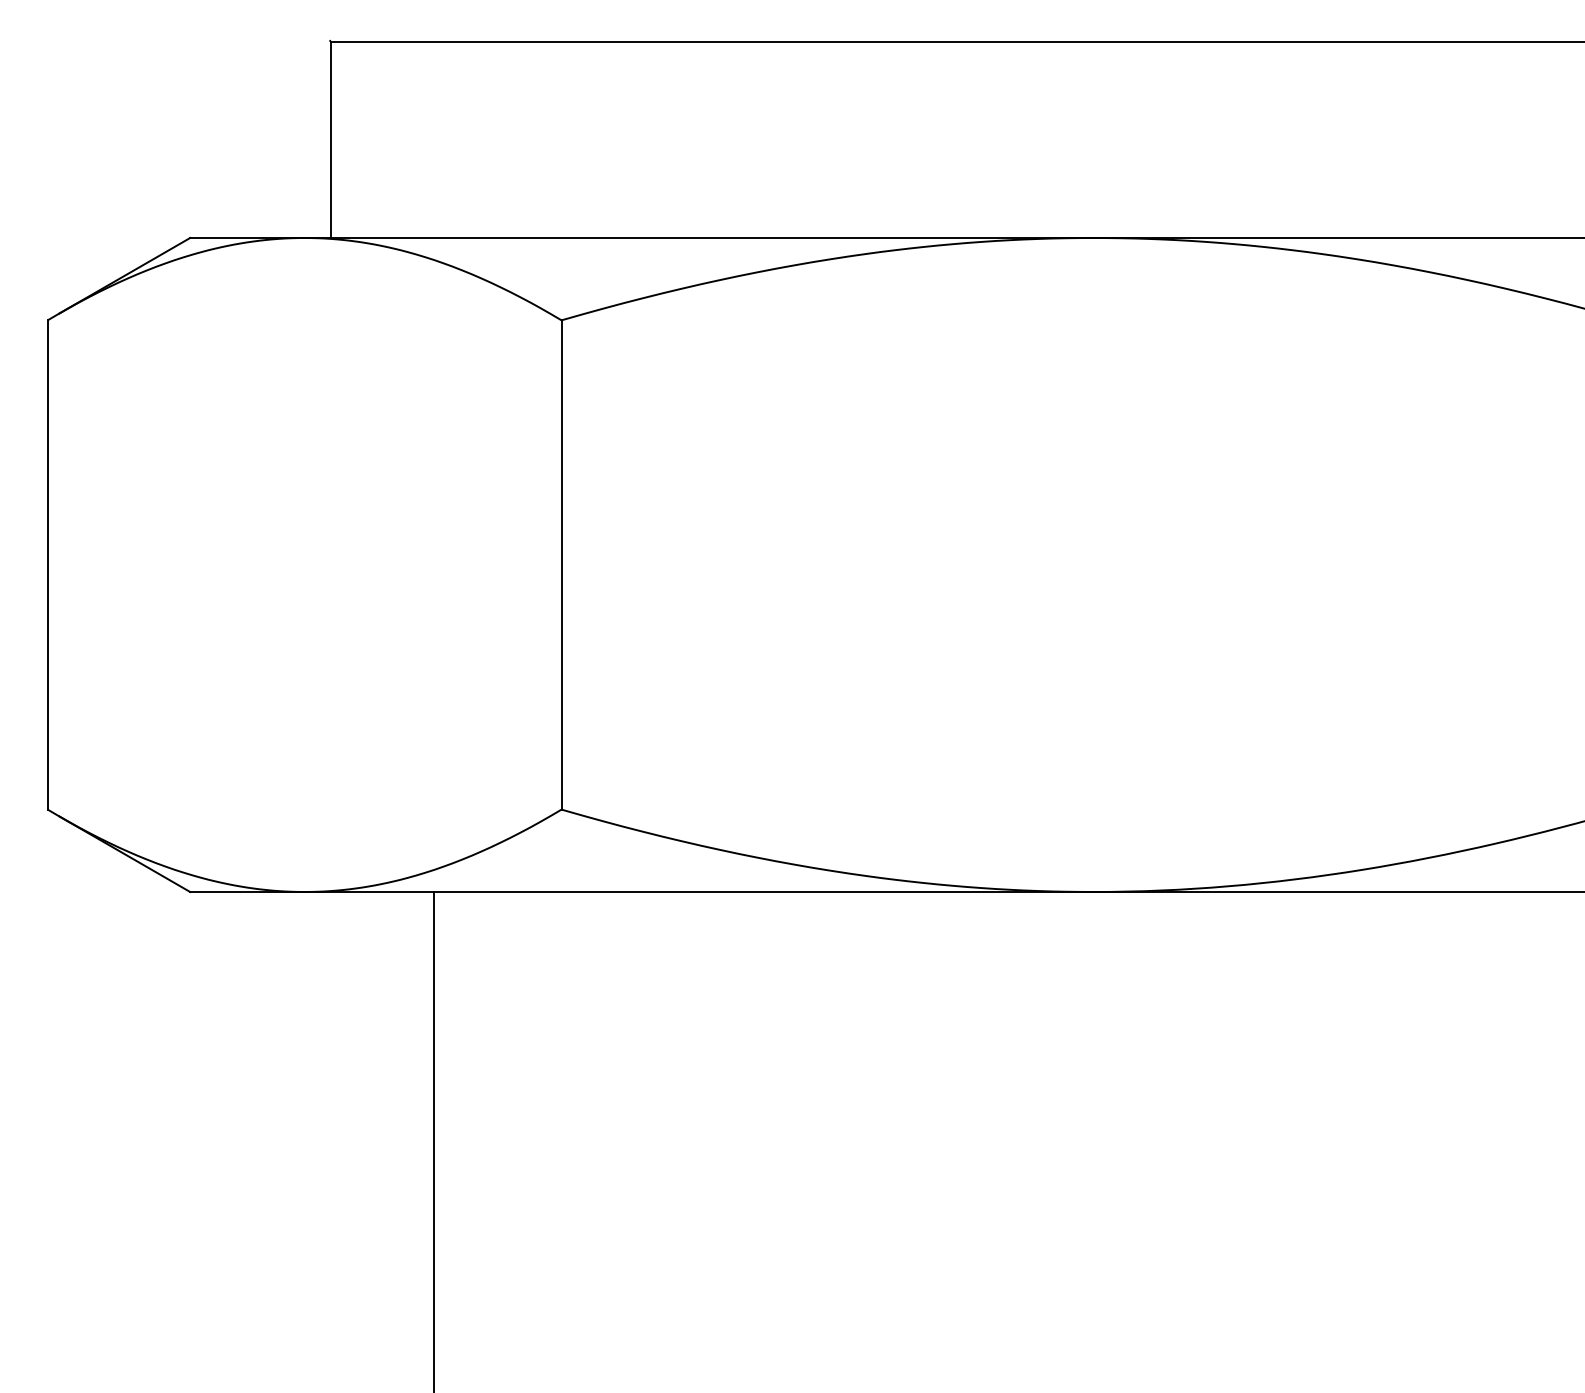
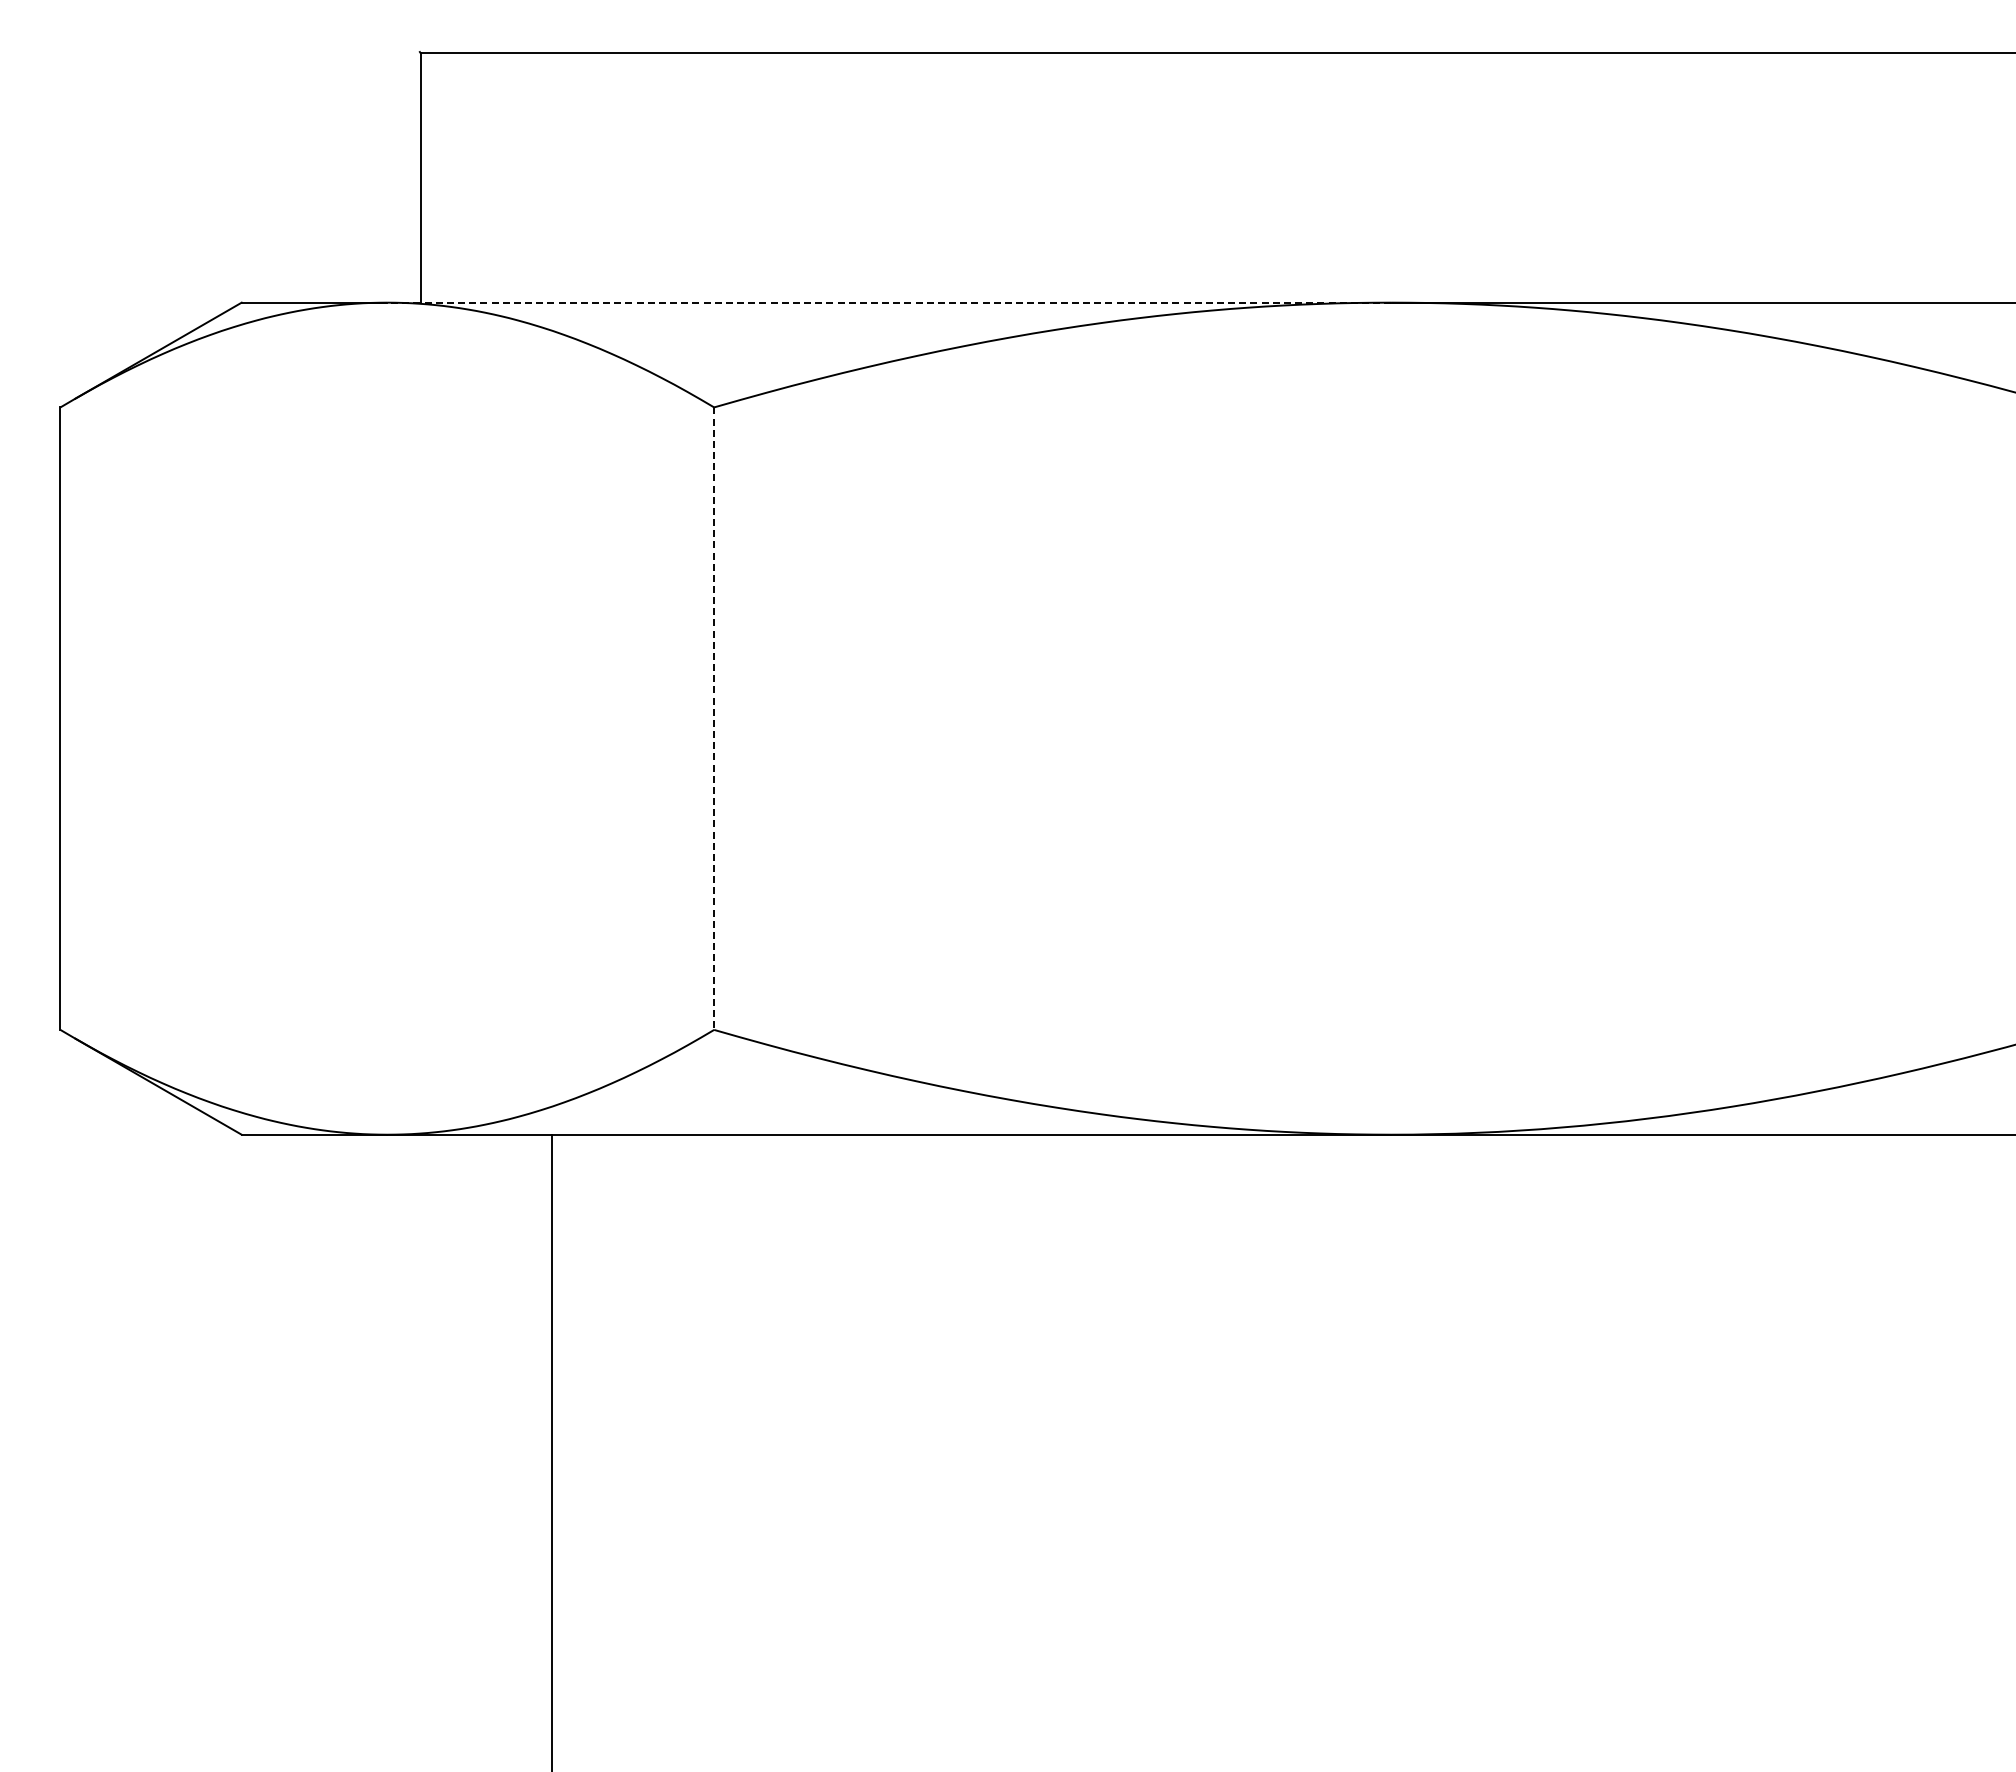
line: (698, 237) -> (888, 302), solid -> dashed
line: (561, 565) -> (714, 719), solid -> dashed

